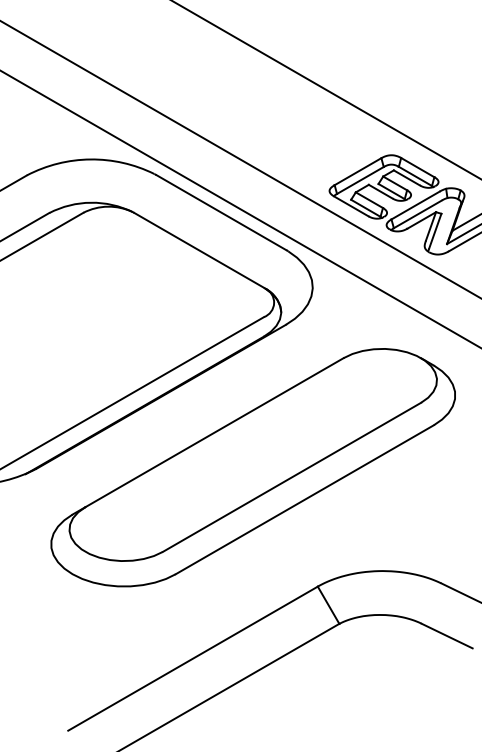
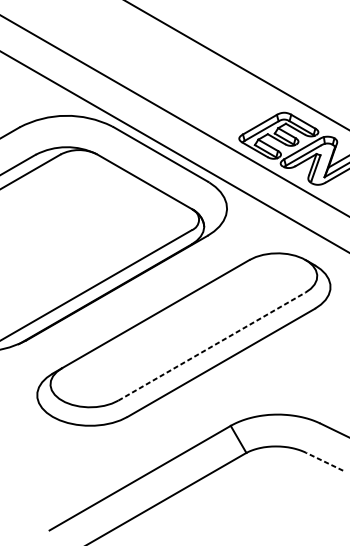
line: (292, 477) -> (212, 346), solid -> dashed
line: (446, 635) -> (324, 461), solid -> dashed

